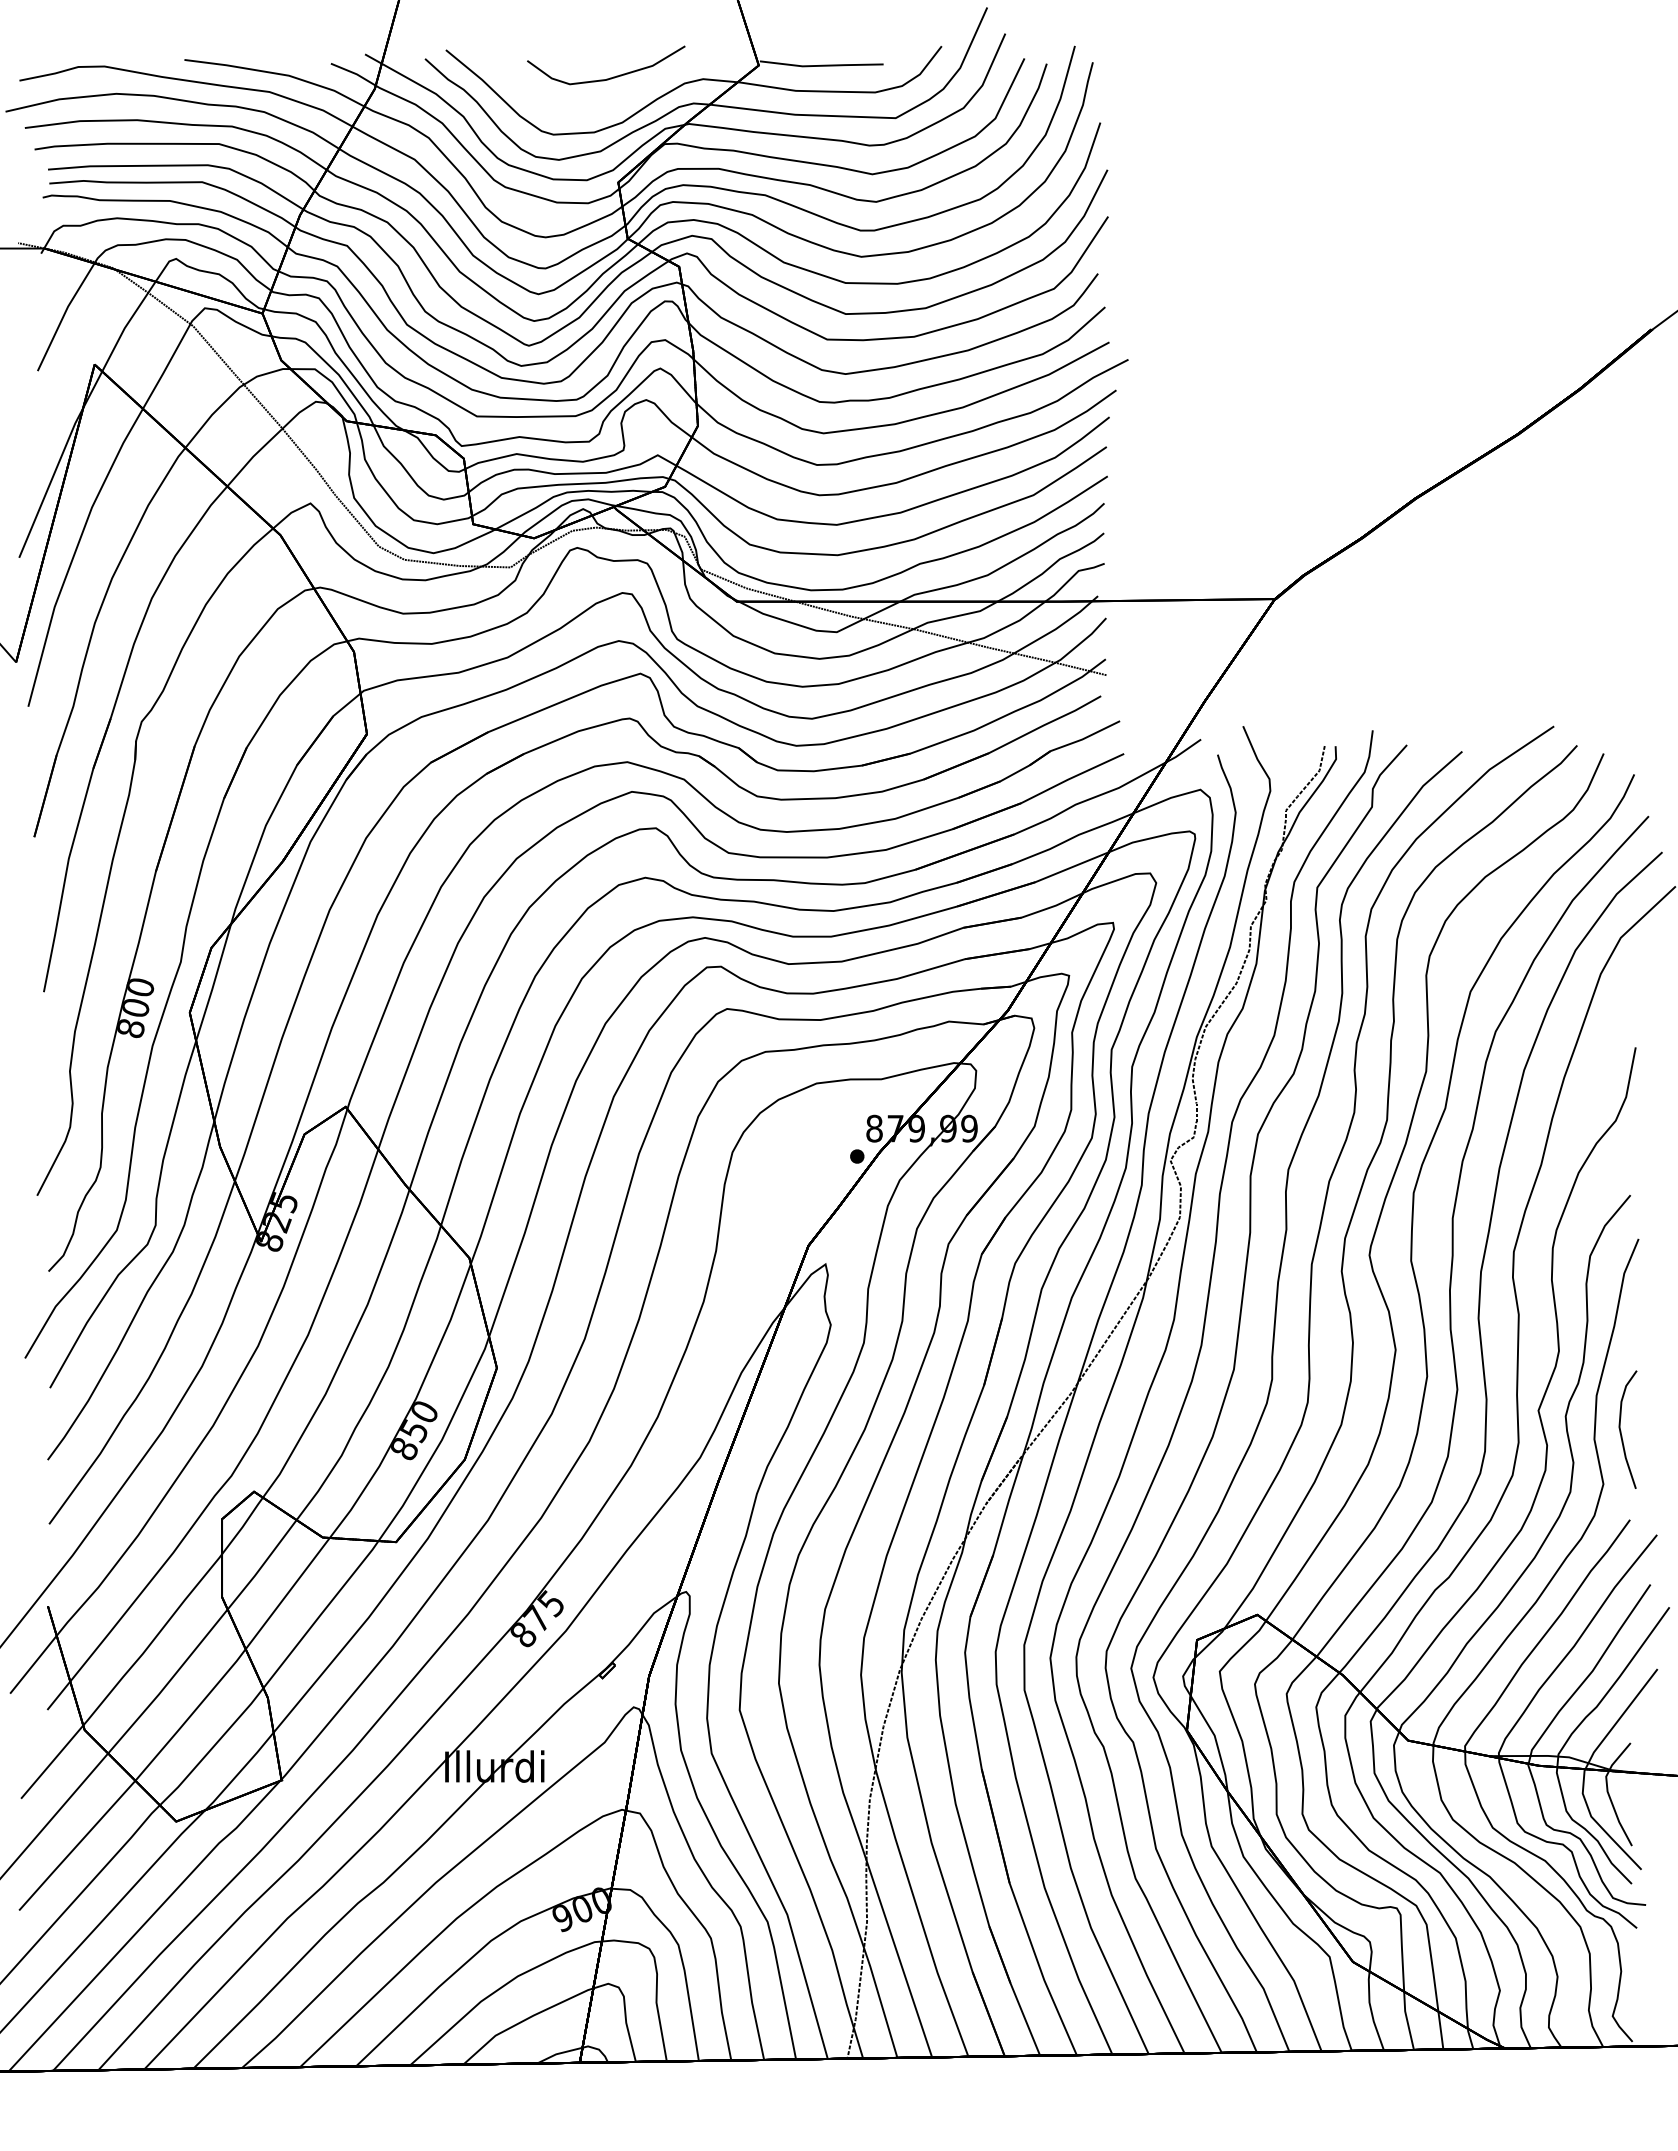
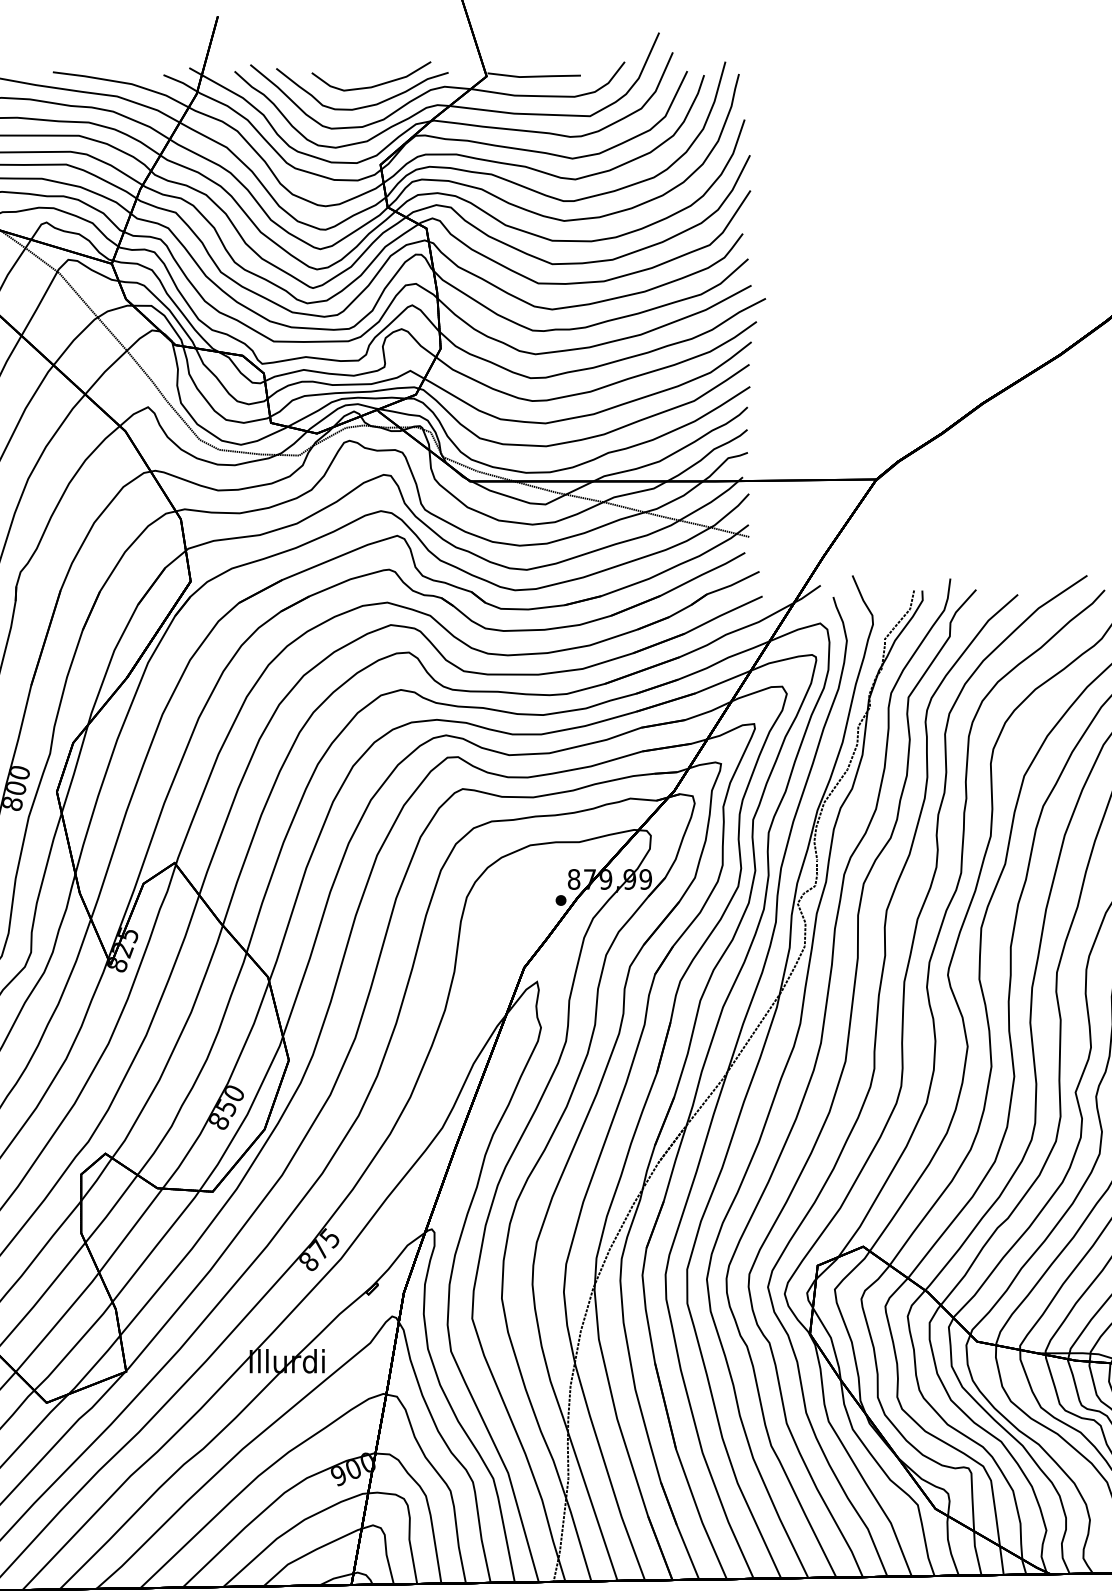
curve: (598, 104) -> (365, 105), added

